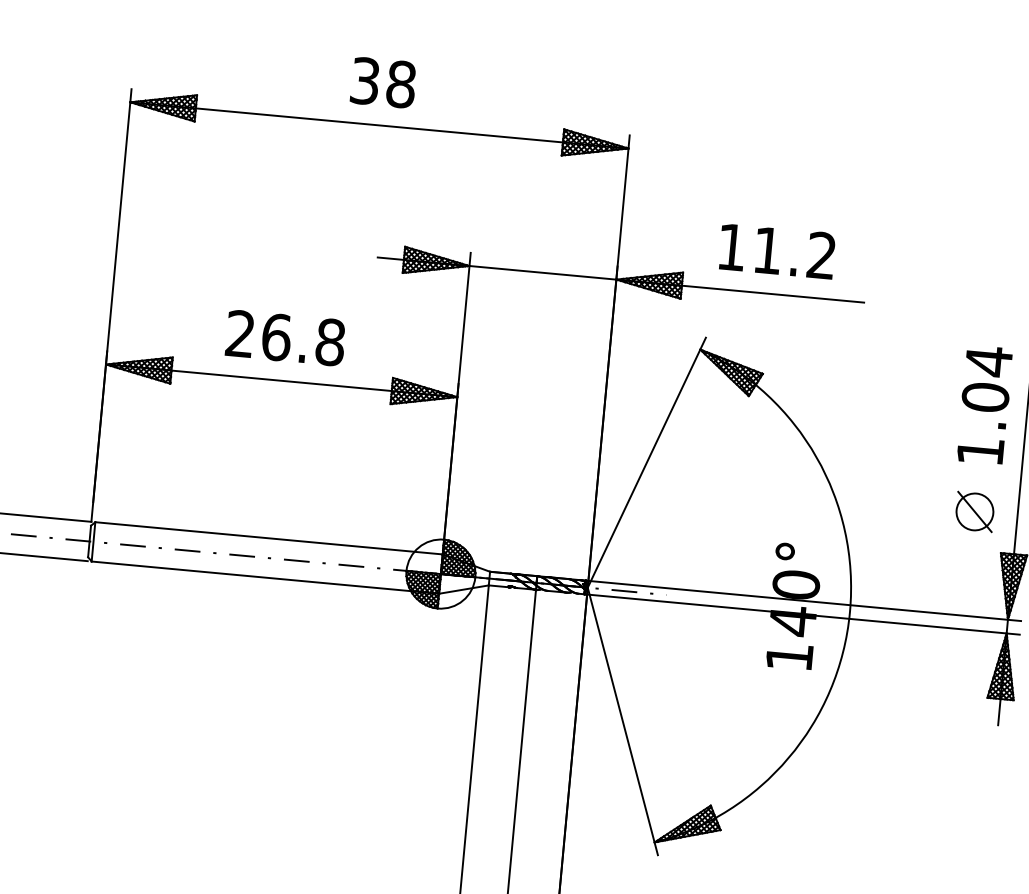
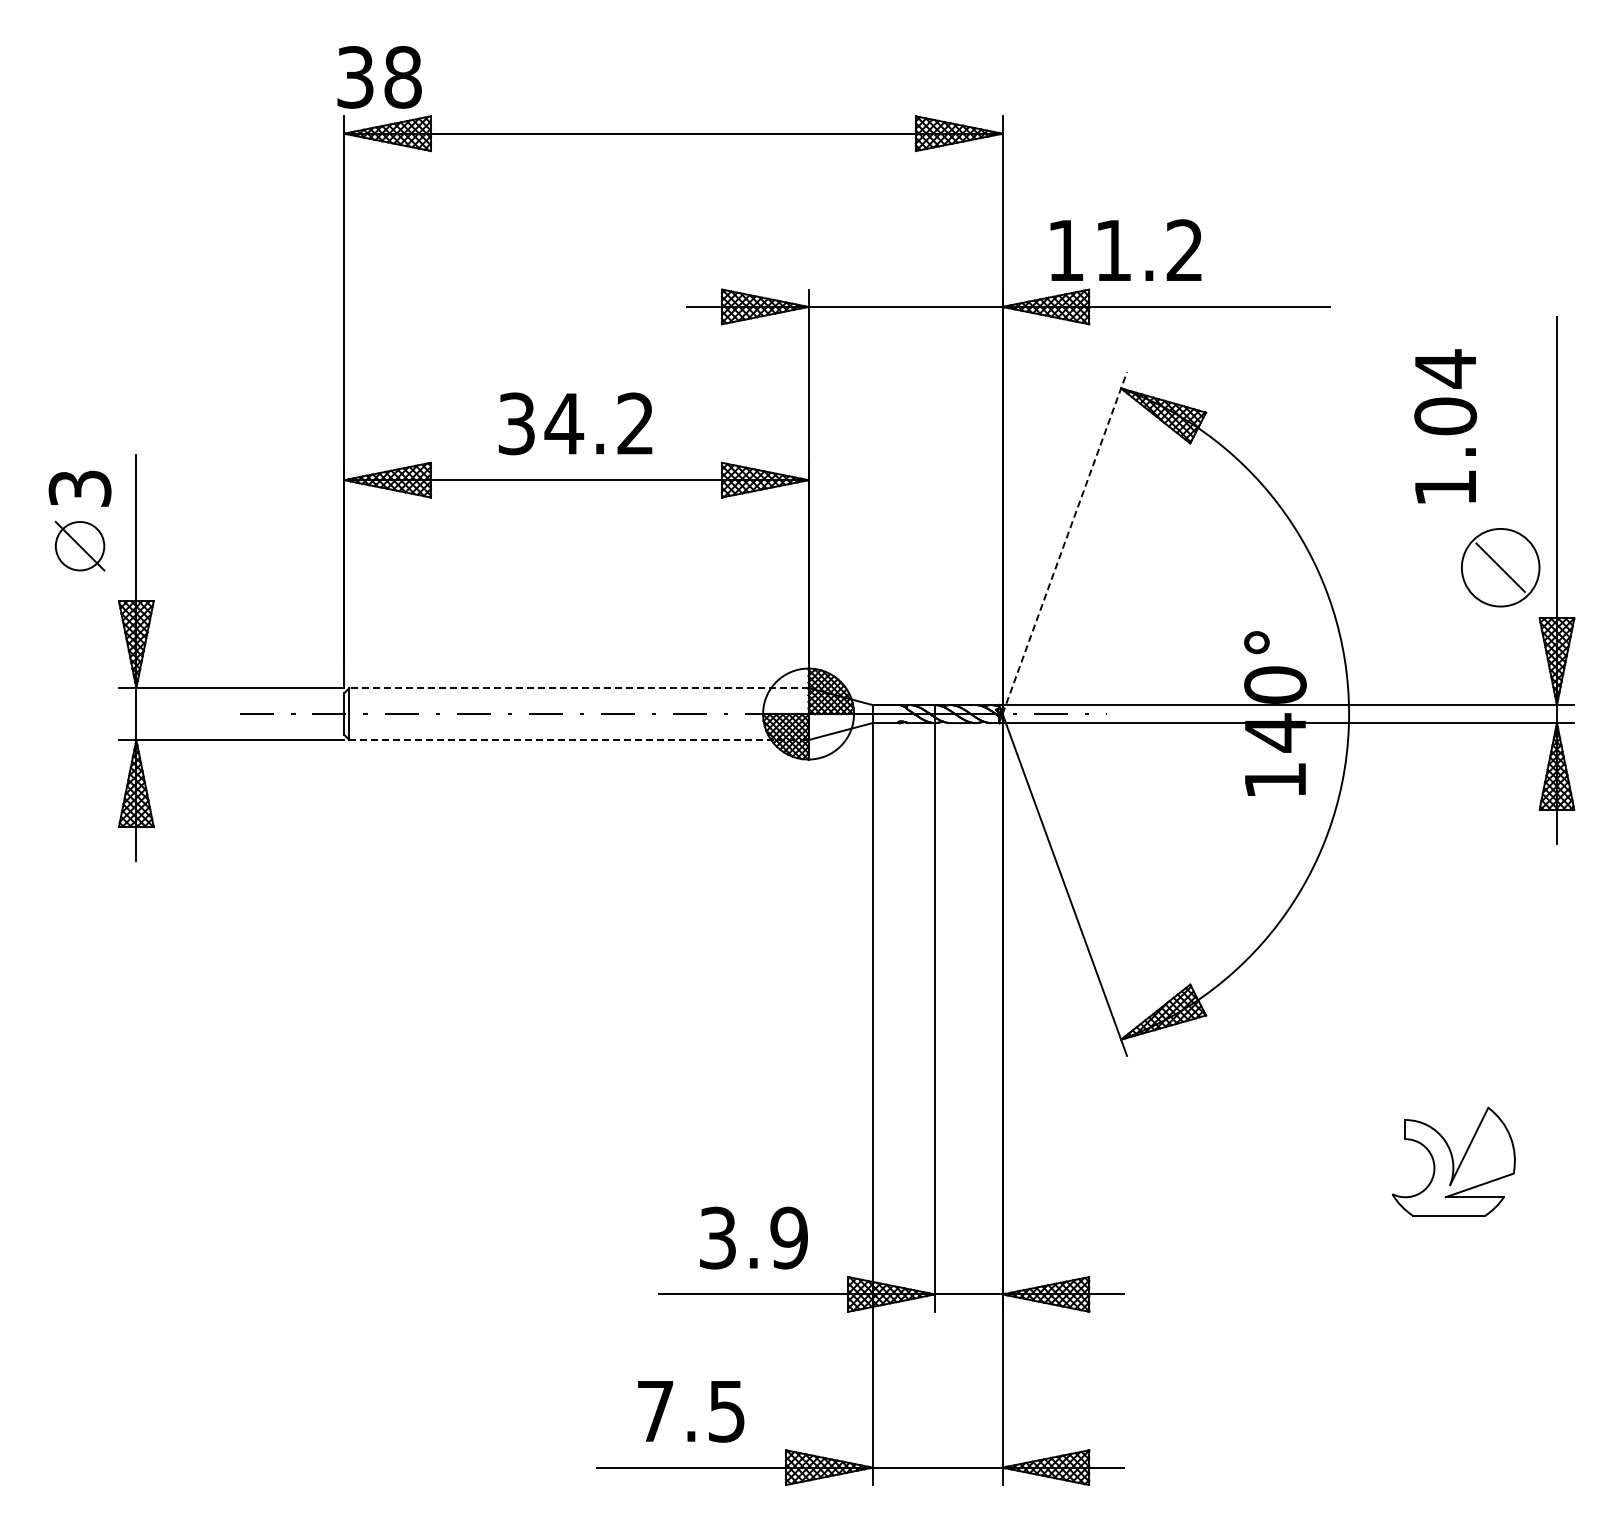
text: (383, 82) -> (379, 77), moved
text: (776, 250) -> (1125, 249), moved
text: (285, 337) -> (576, 423), 26.8 -> 34.2
text: (984, 405) -> (1445, 426), moved
line: (646, 462) -> (1064, 543), solid -> dashed
circle: (974, 511) -> (1500, 567), size x1.6
line: (269, 538) -> (579, 688), solid -> dashed
line: (265, 578) -> (579, 740), solid -> dashed

